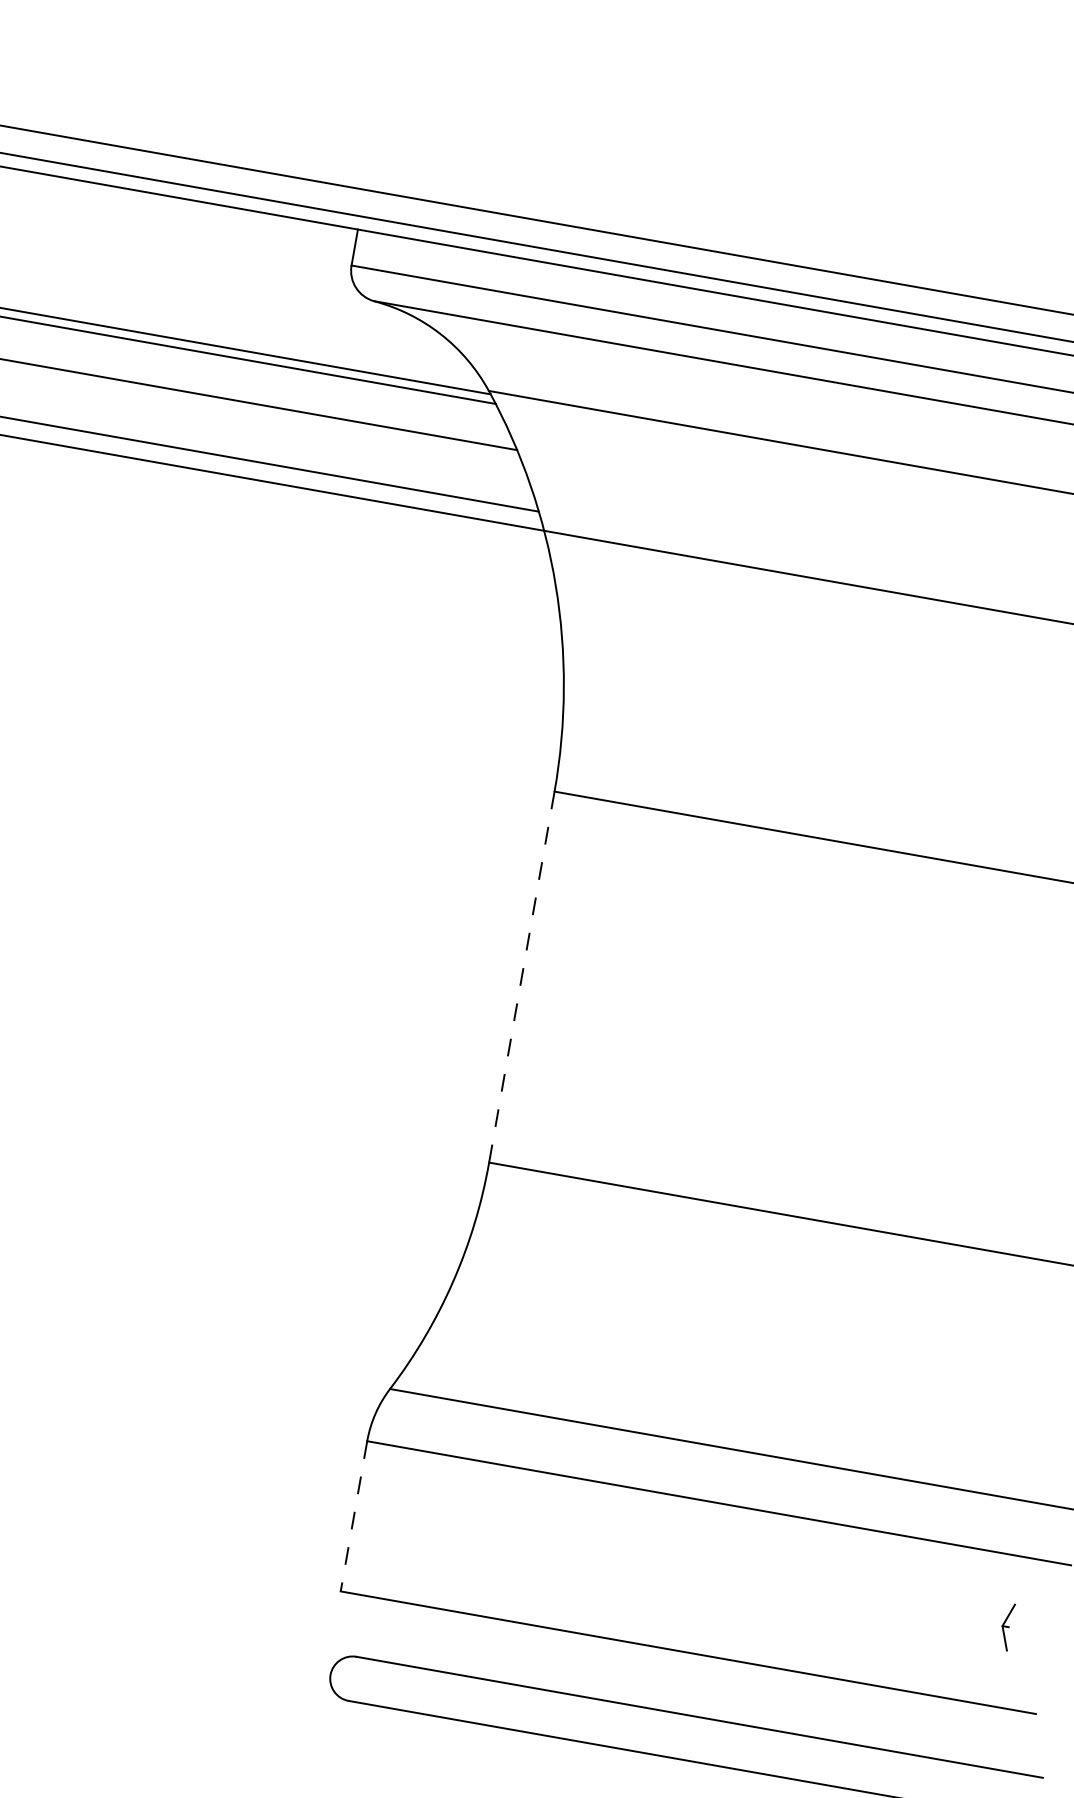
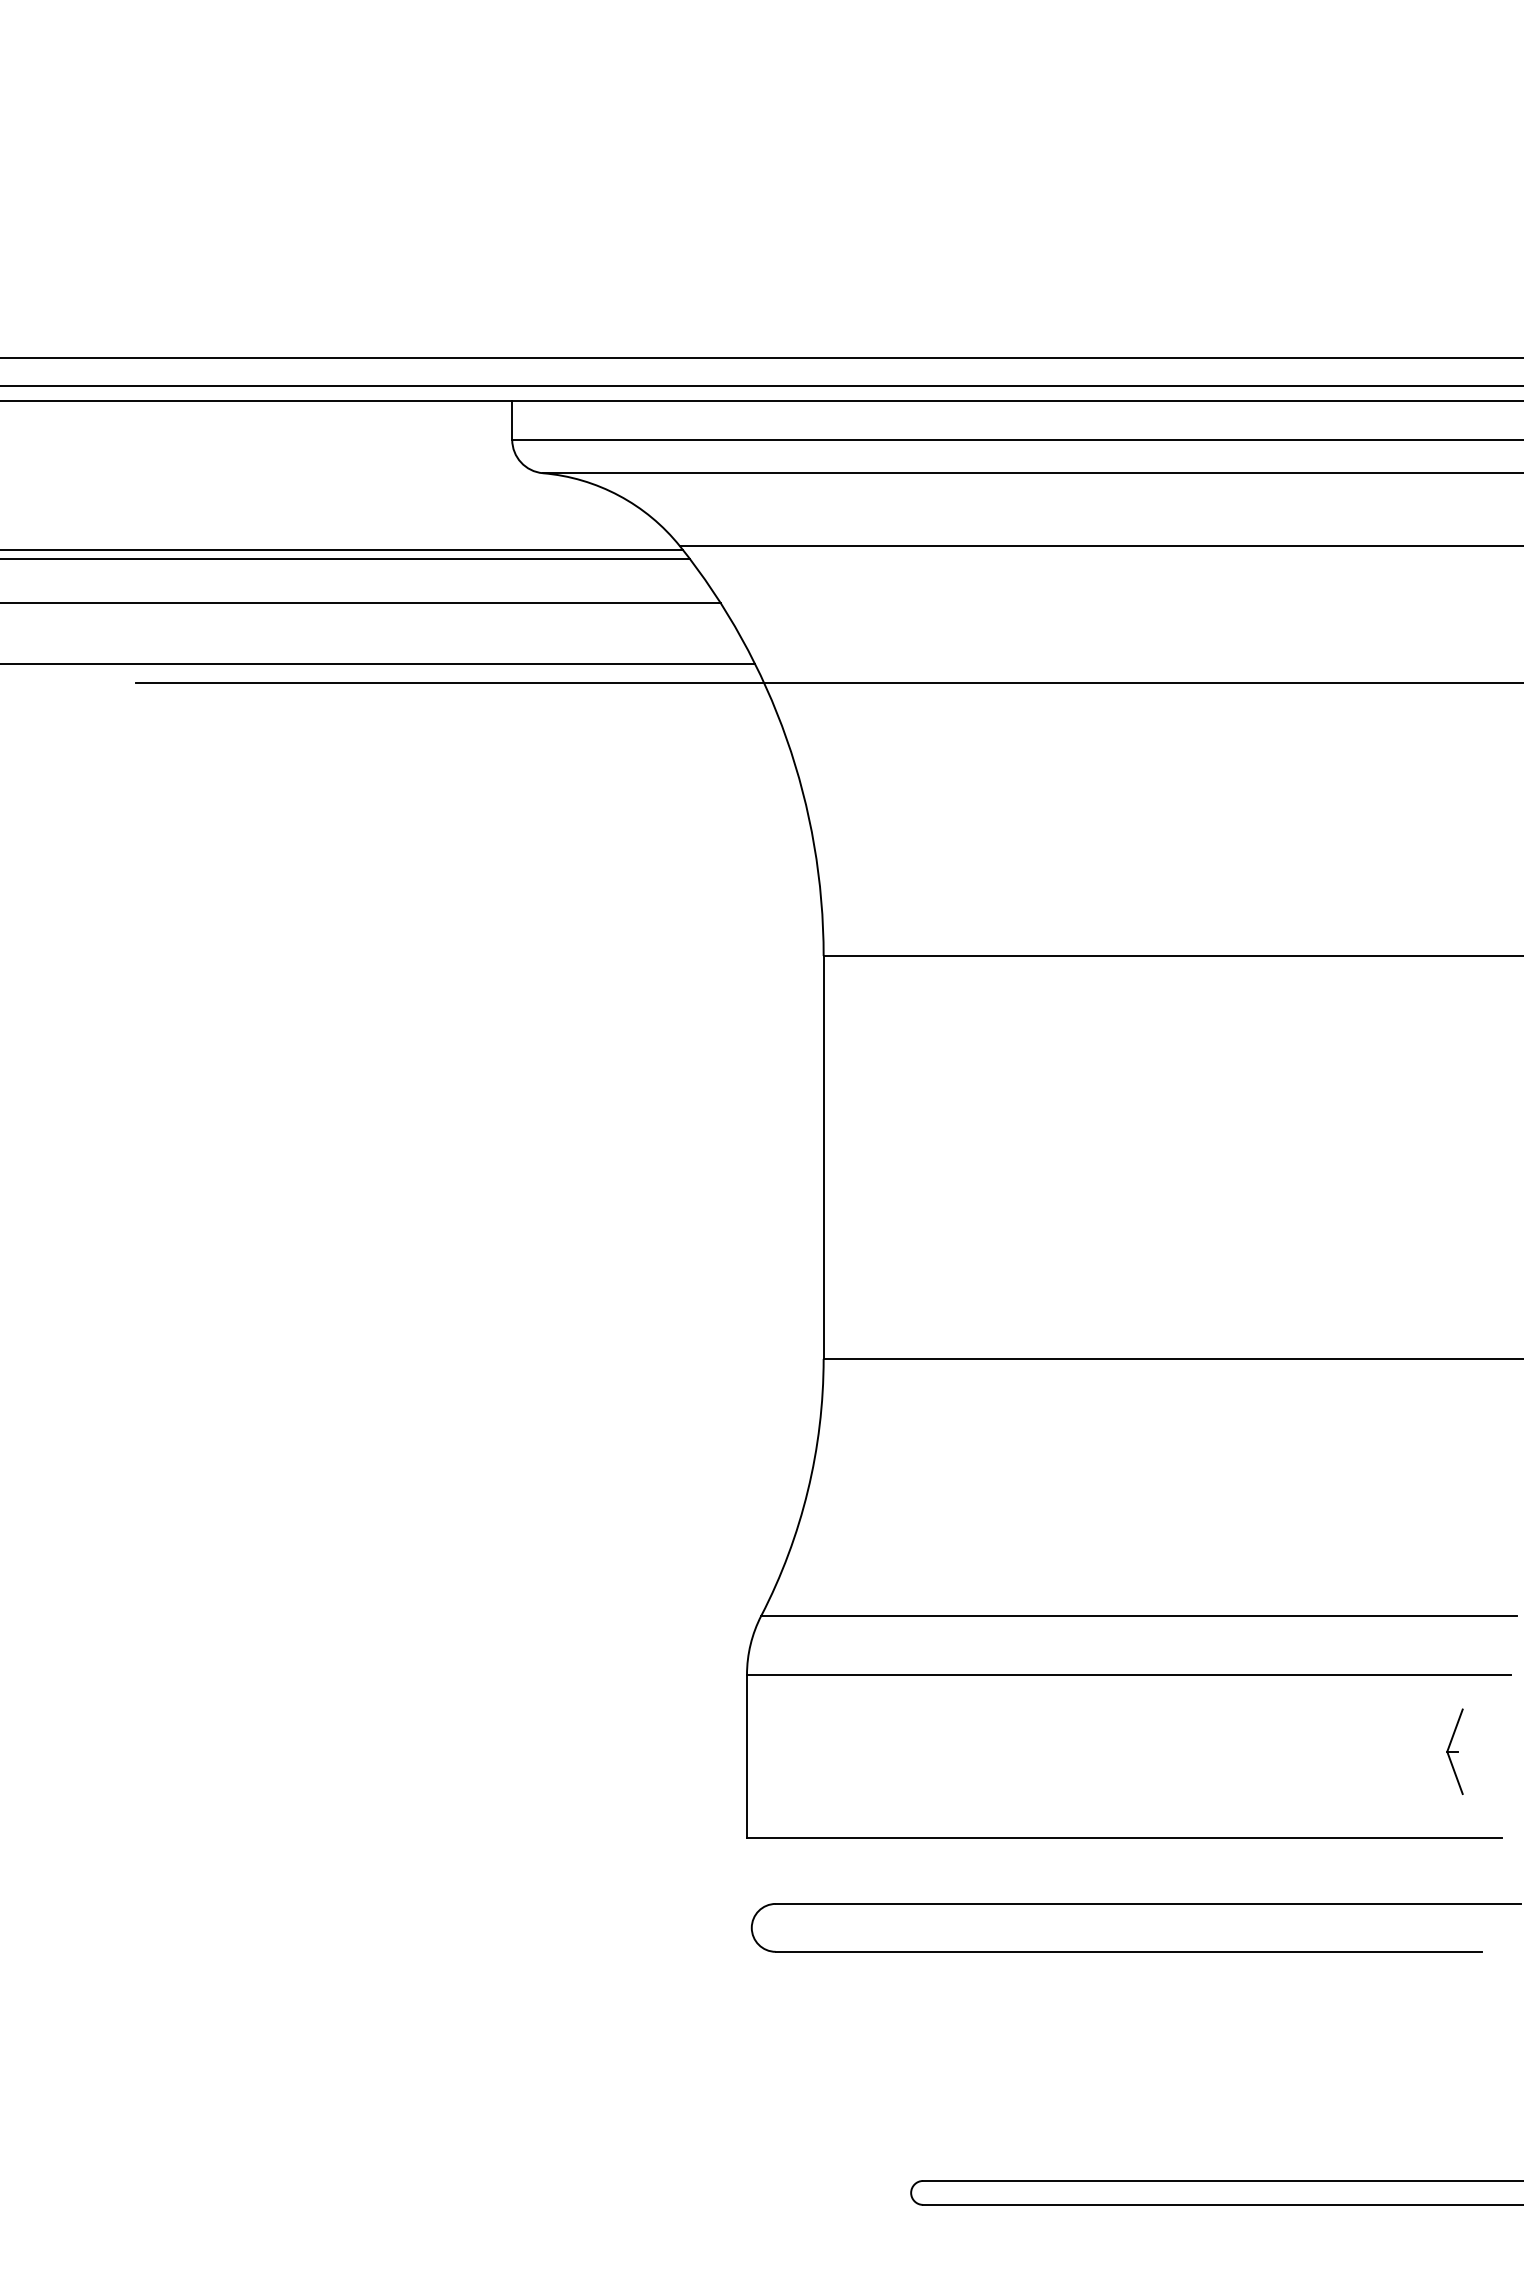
line: (521, 977) -> (823, 1157), dashed -> solid
line: (354, 1516) -> (747, 1756), dashed -> solid
part: (1006, 1626) -> (1454, 1751), size x1.67

